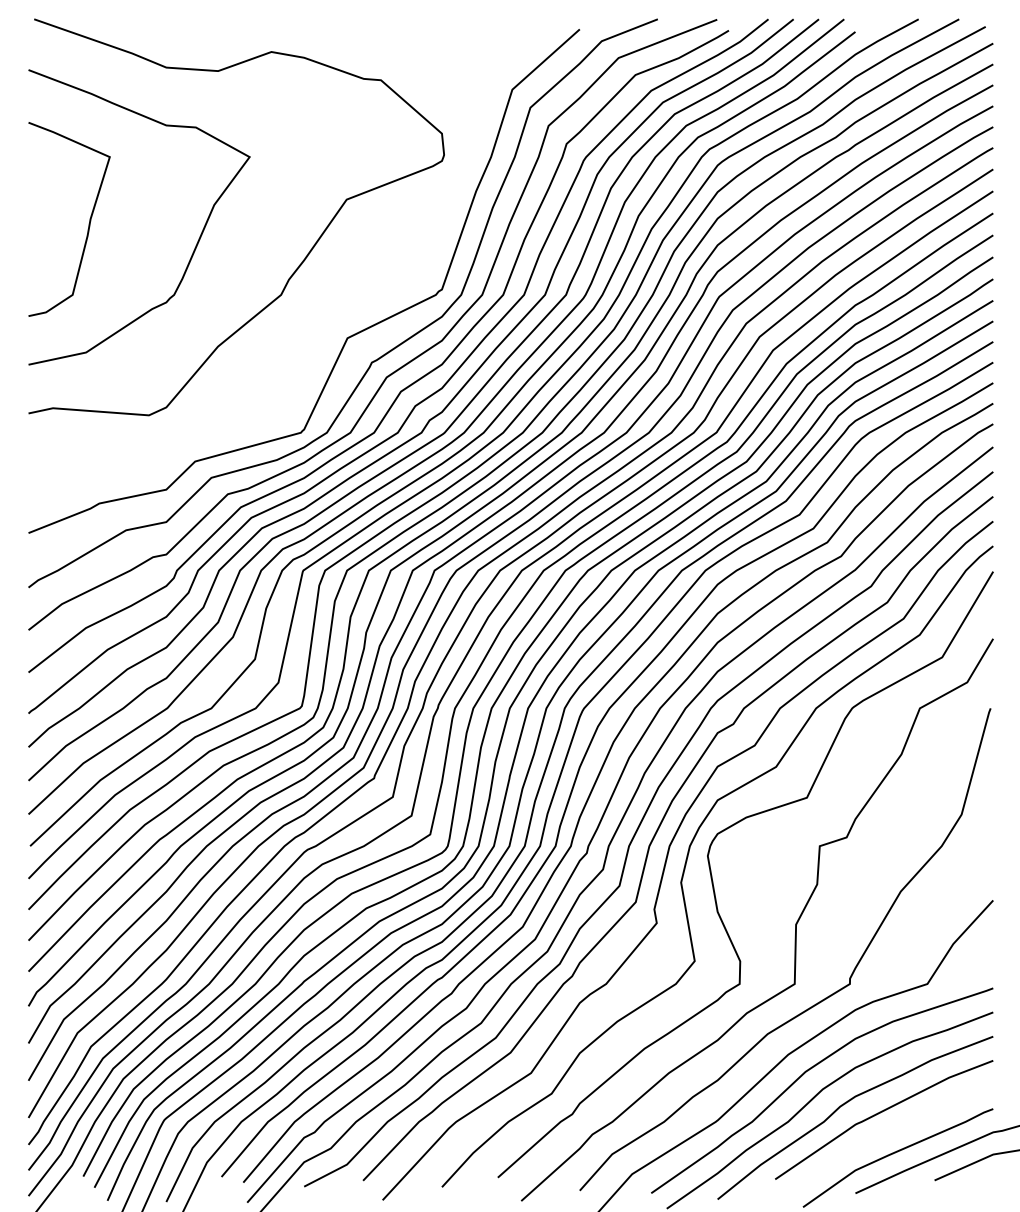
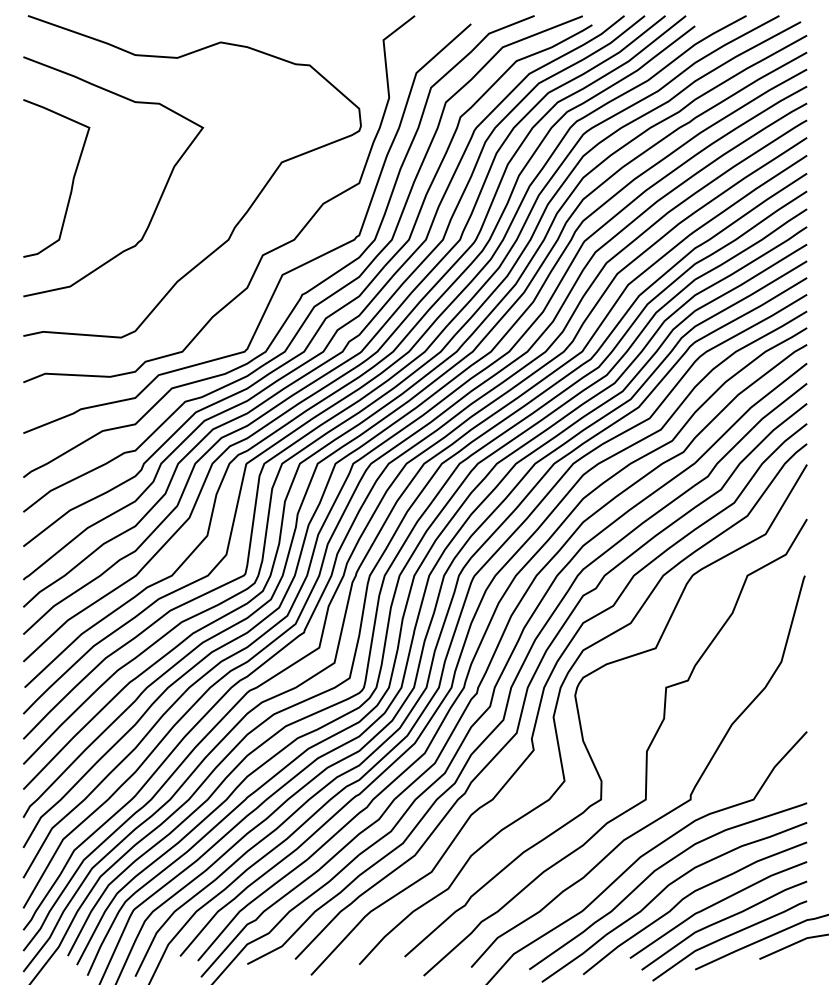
curve: (323, 312) -> (262, 254), added
curve: (889, 1133) -> (722, 921), added

